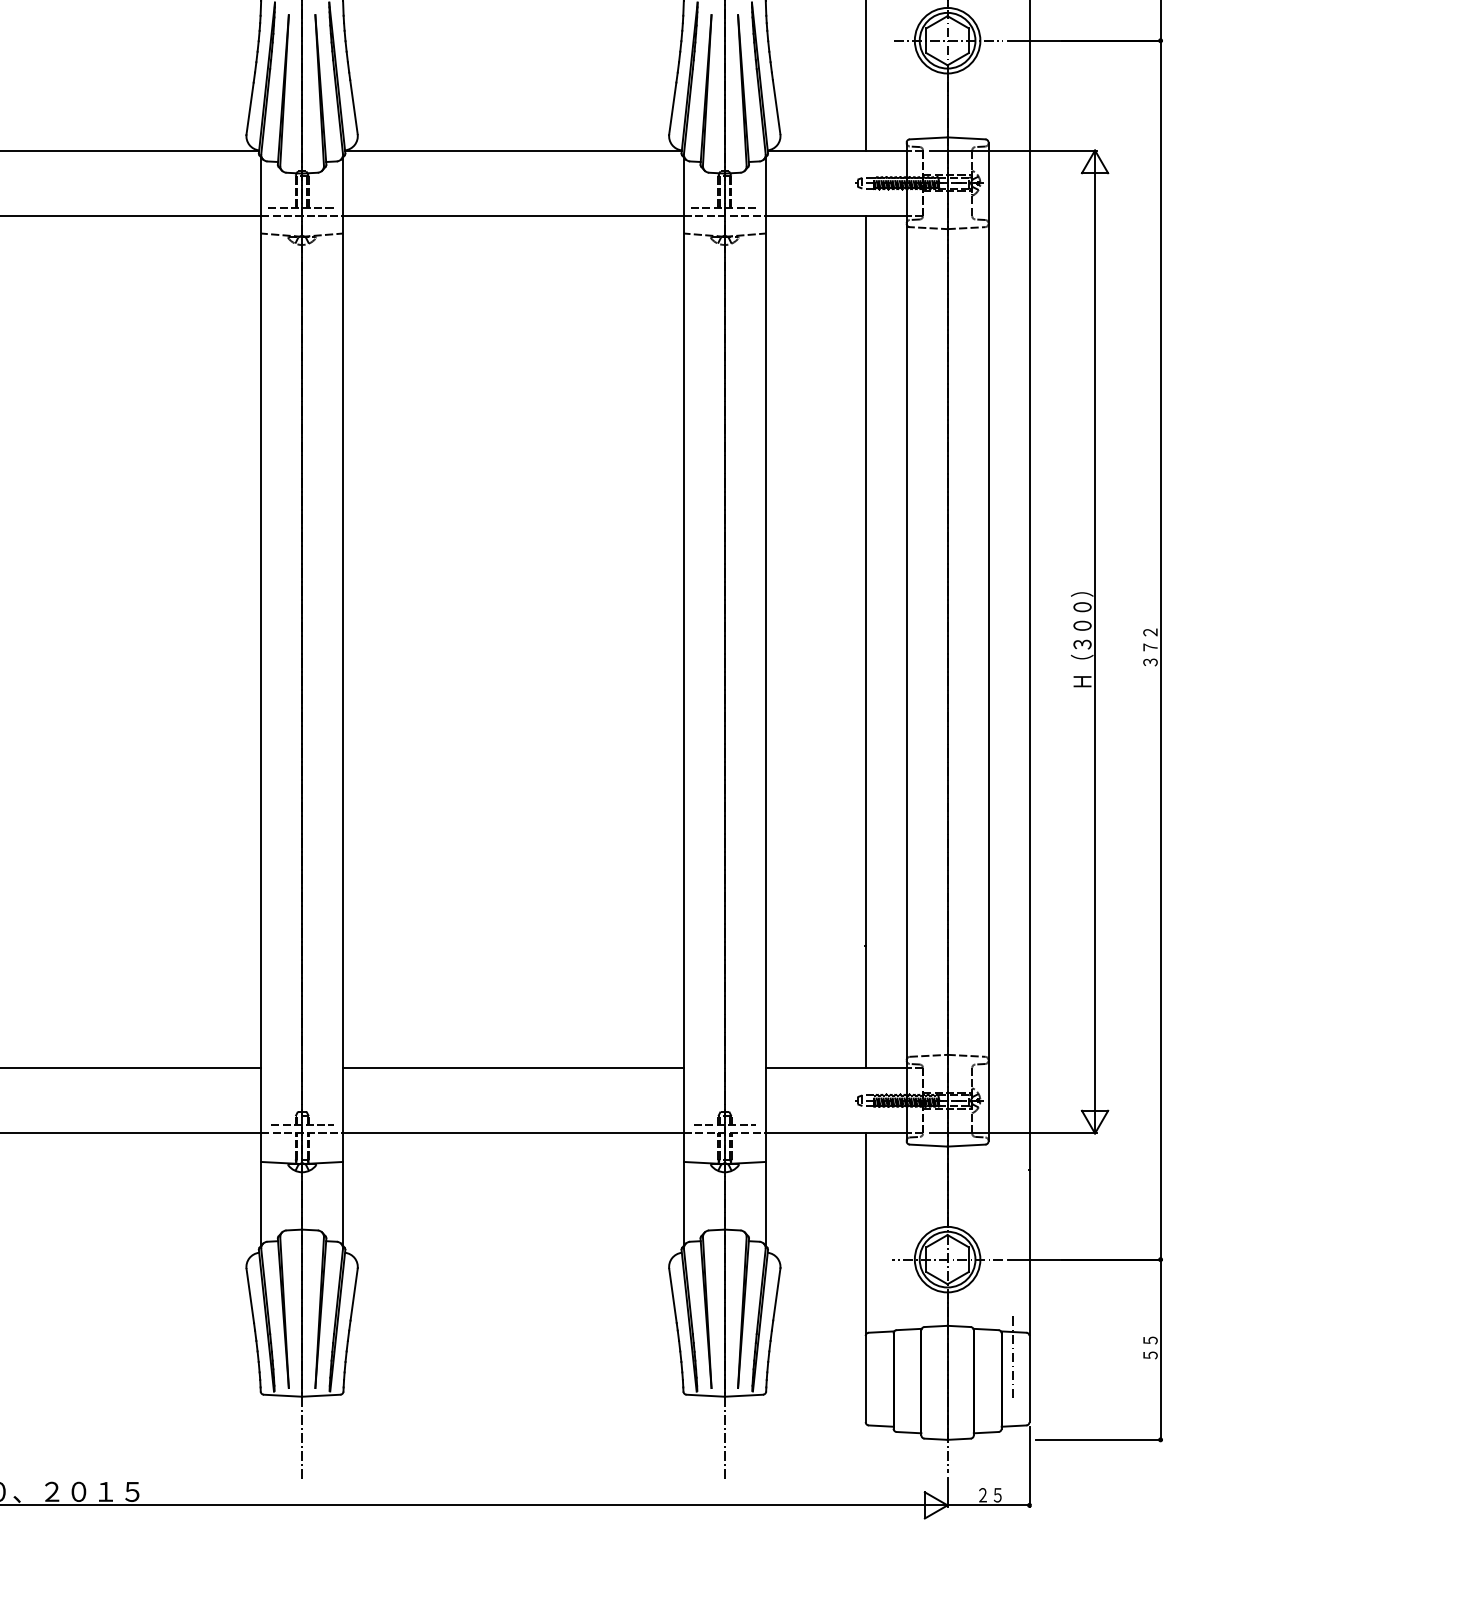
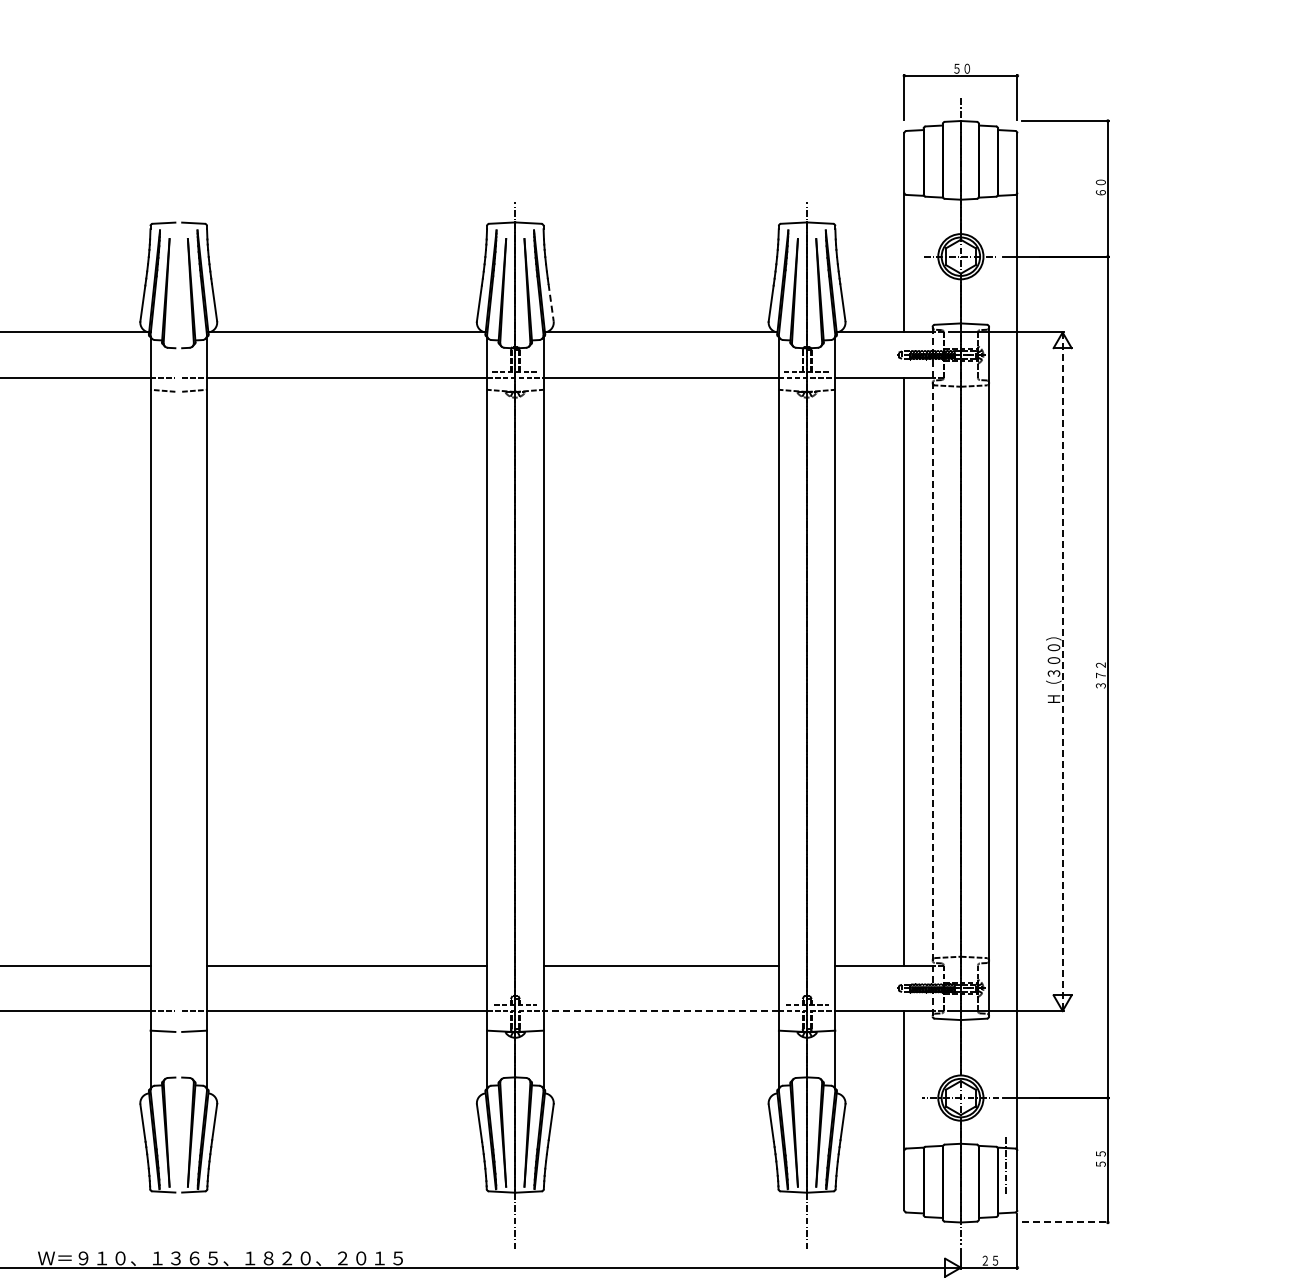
line: (354, 107) -> (551, 302), solid -> dashed
line: (906, 641) -> (932, 671), solid -> dashed
line: (1094, 643) -> (1062, 672), solid -> dashed
line: (513, 1134) -> (661, 1011), solid -> dashed
line: (1100, 1439) -> (1066, 1222), solid -> dashed

